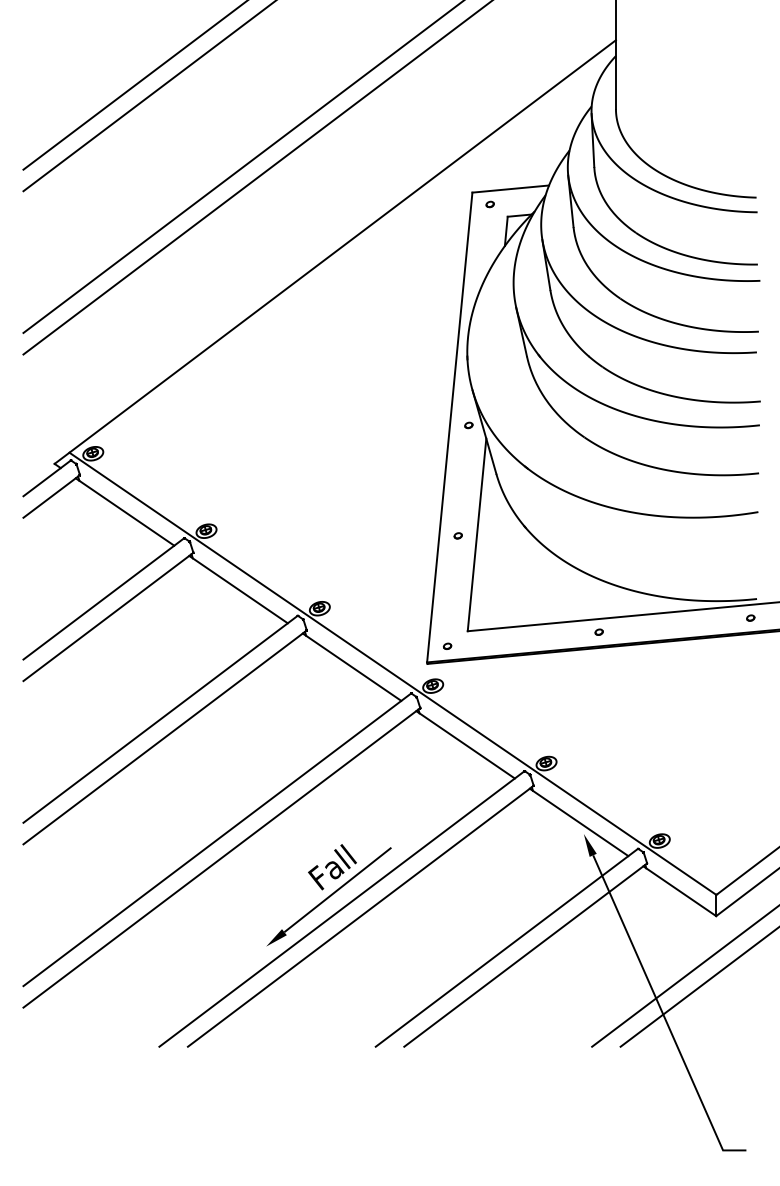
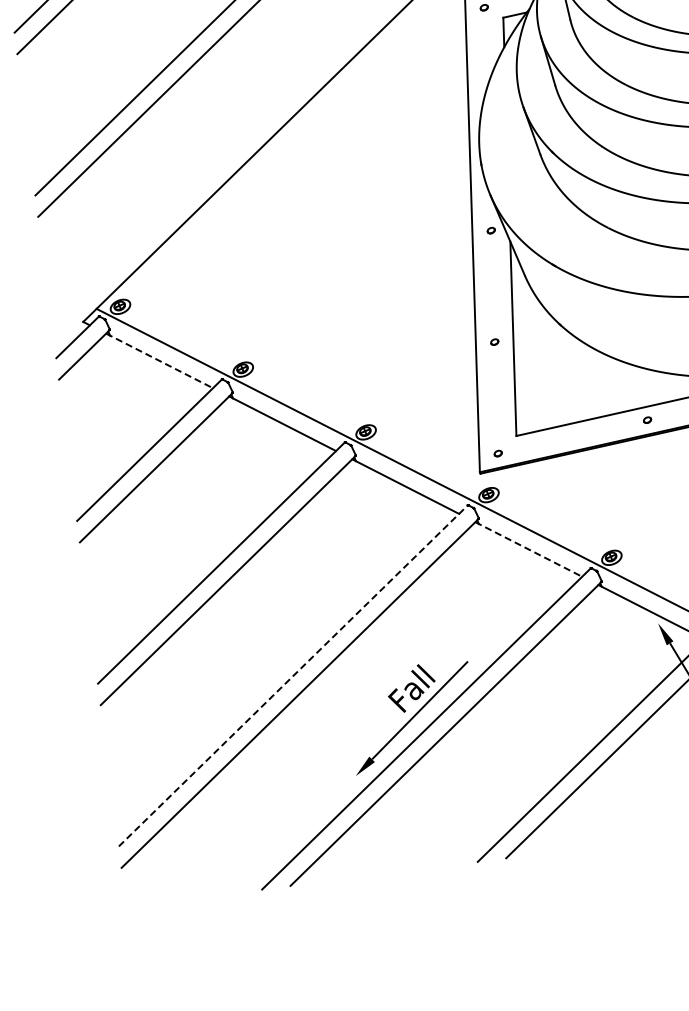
line: (125, 512) -> (160, 361), solid -> dashed
line: (465, 744) -> (528, 549), solid -> dashed
line: (217, 839) -> (293, 675), solid -> dashed

